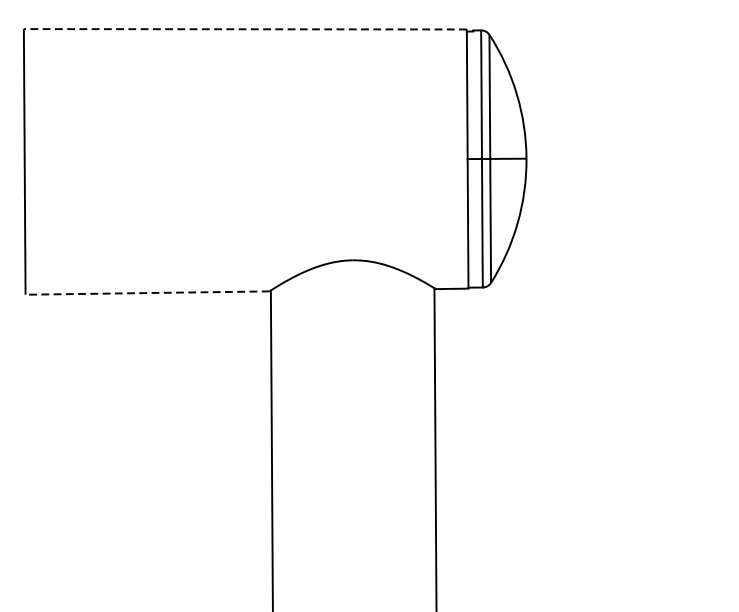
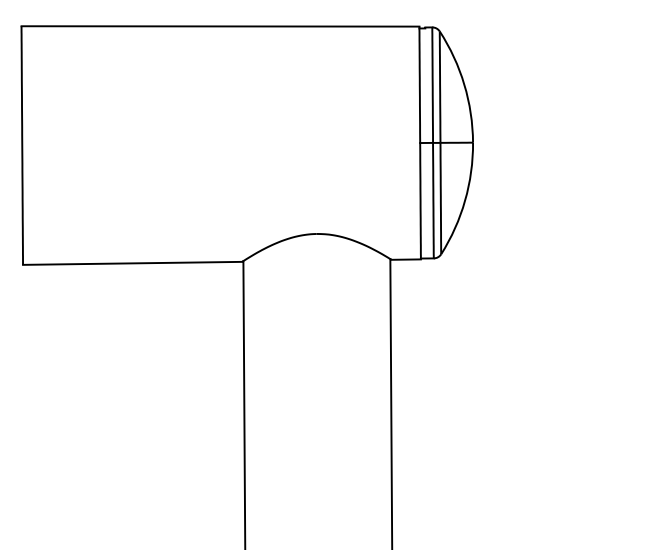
line: (245, 29) -> (220, 26), dashed -> solid
line: (147, 293) -> (132, 263), dashed -> solid

